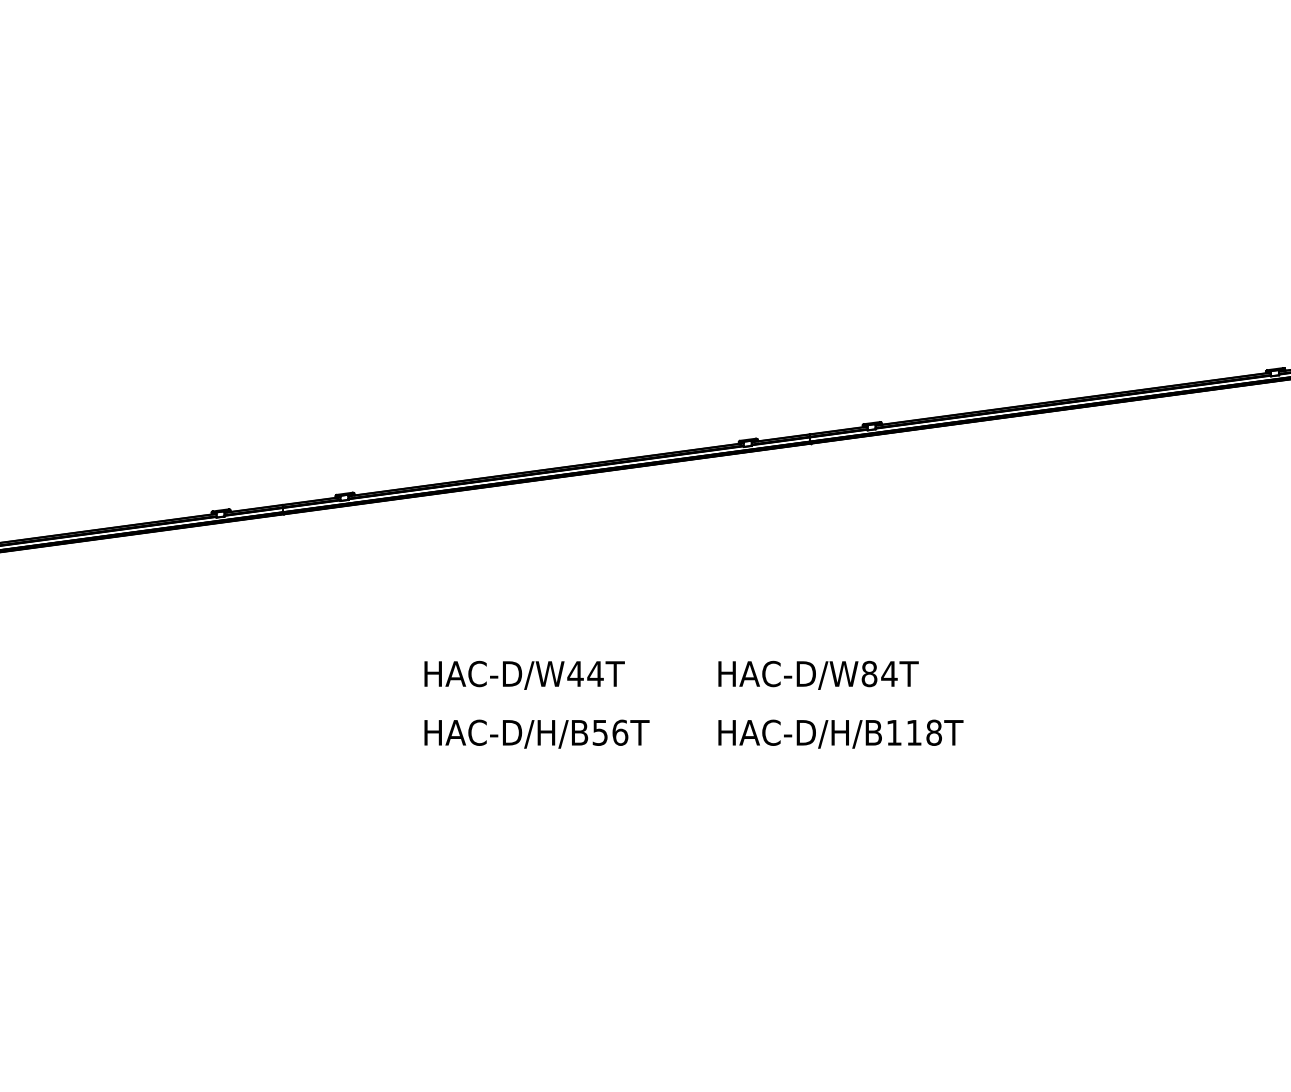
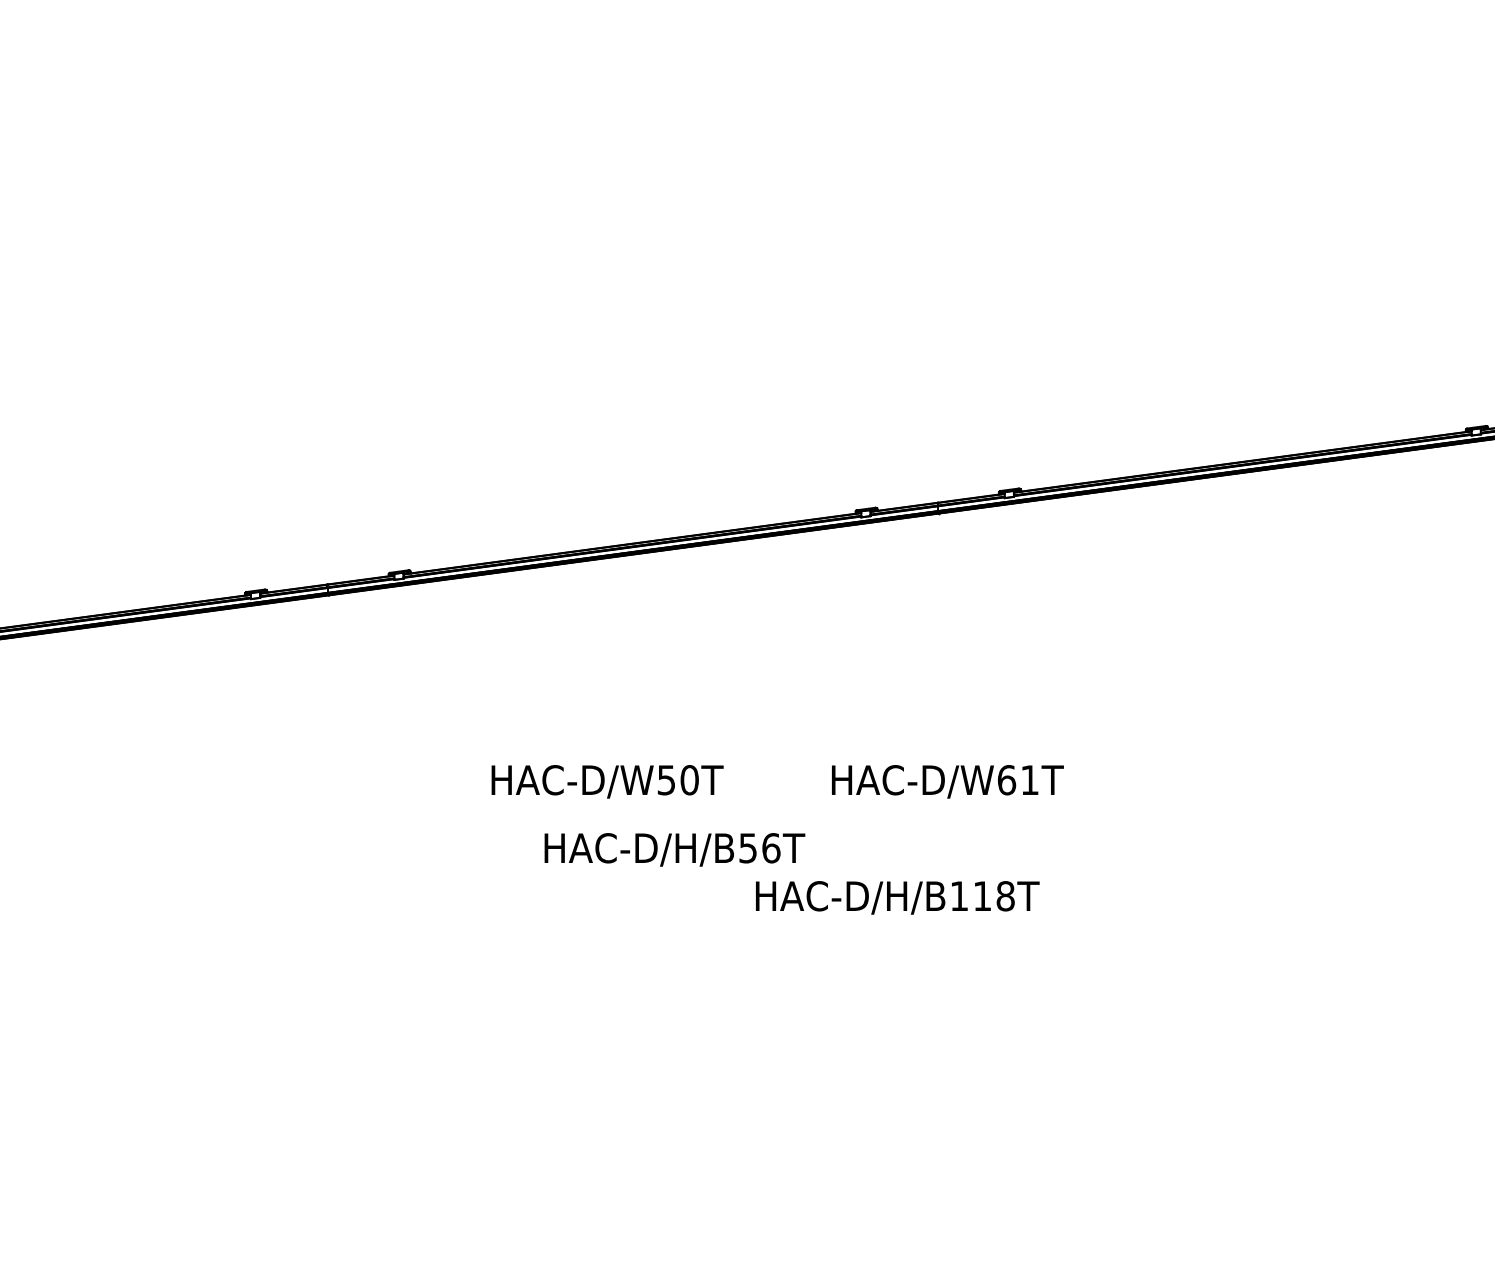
text: (585, 674) -> (677, 780), HAC-D/W44T -> HAC-D/W50T
text: (879, 674) -> (1018, 780), HAC-D/W84T -> HAC-D/W61T
text: (536, 733) -> (674, 849), moved
text: (840, 733) -> (897, 897), moved

